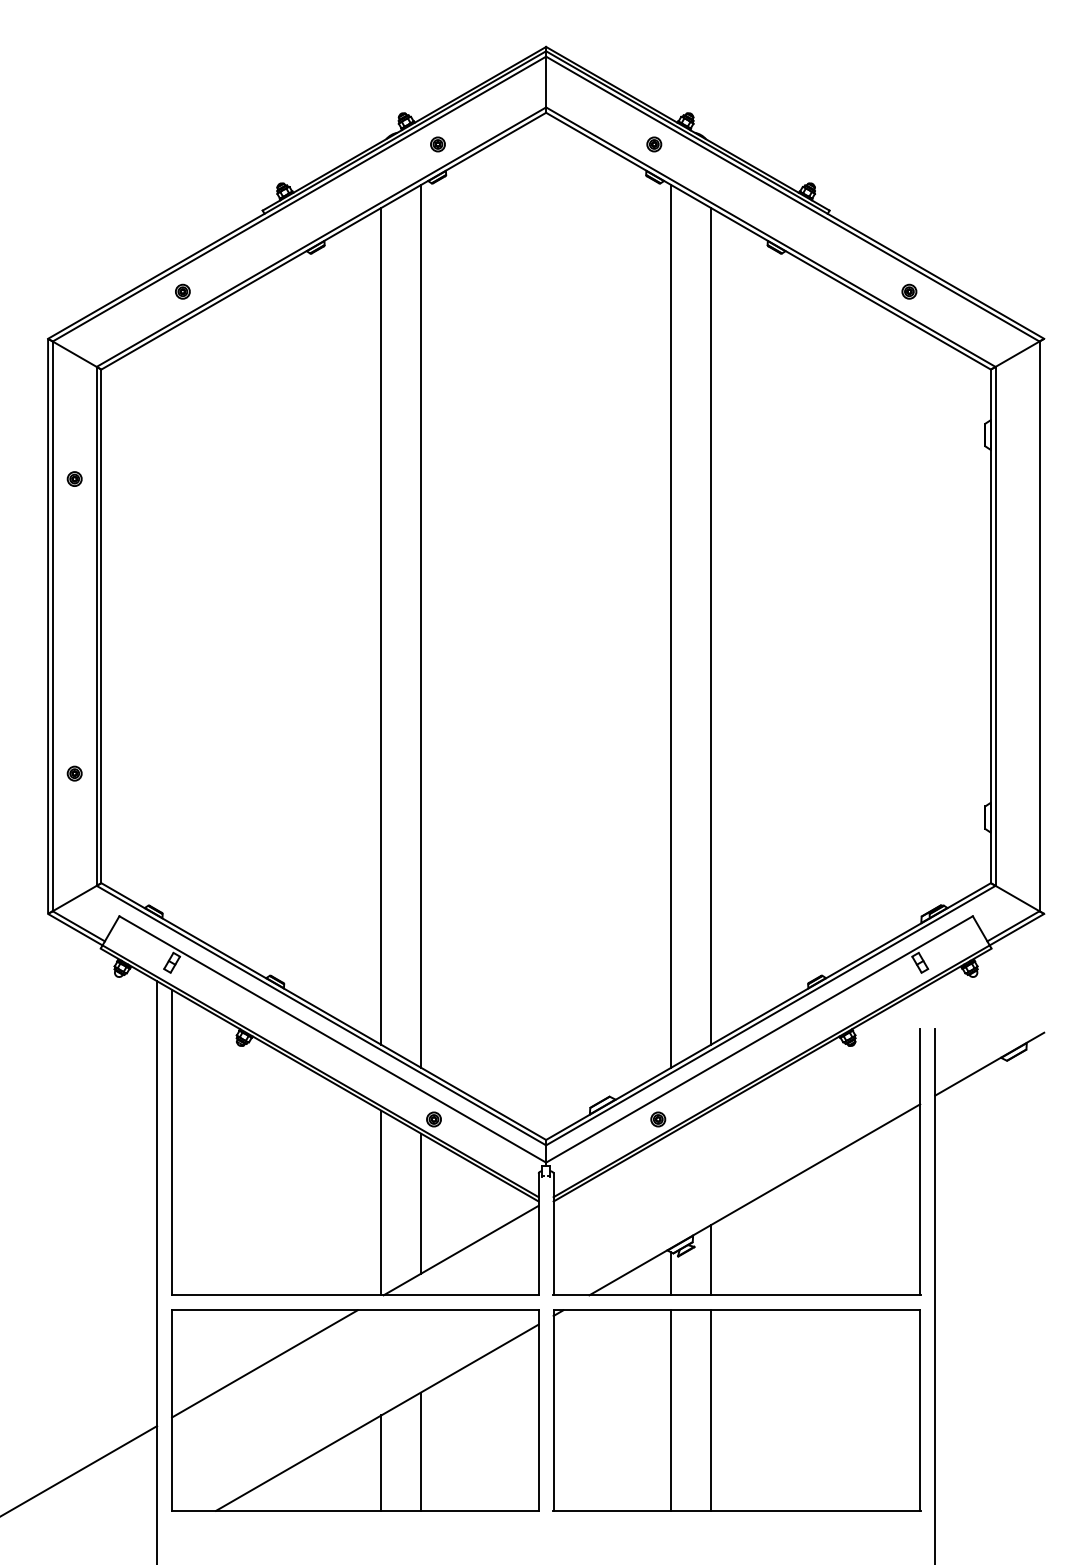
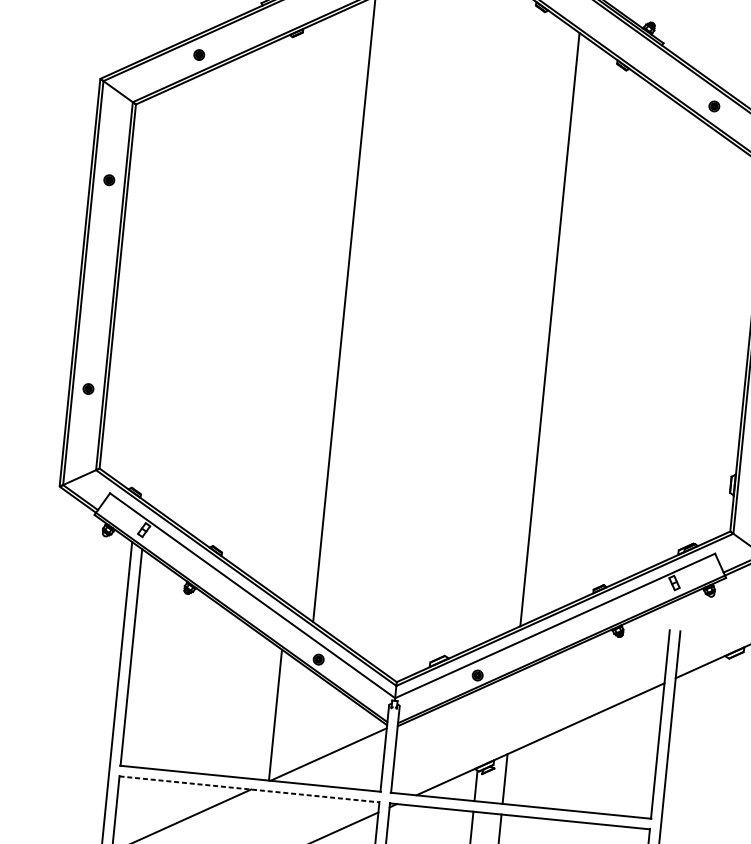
line: (381, 625) -> (316, 305), removed
line: (671, 626) -> (521, 326), removed
line: (421, 1203) -> (303, 718), removed
line: (355, 1310) -> (249, 789), solid -> dashed

